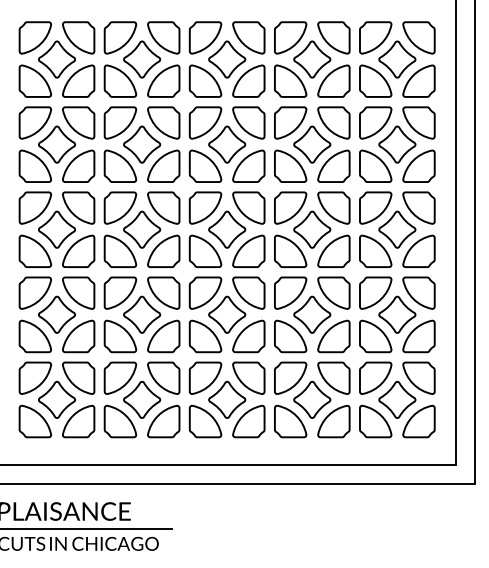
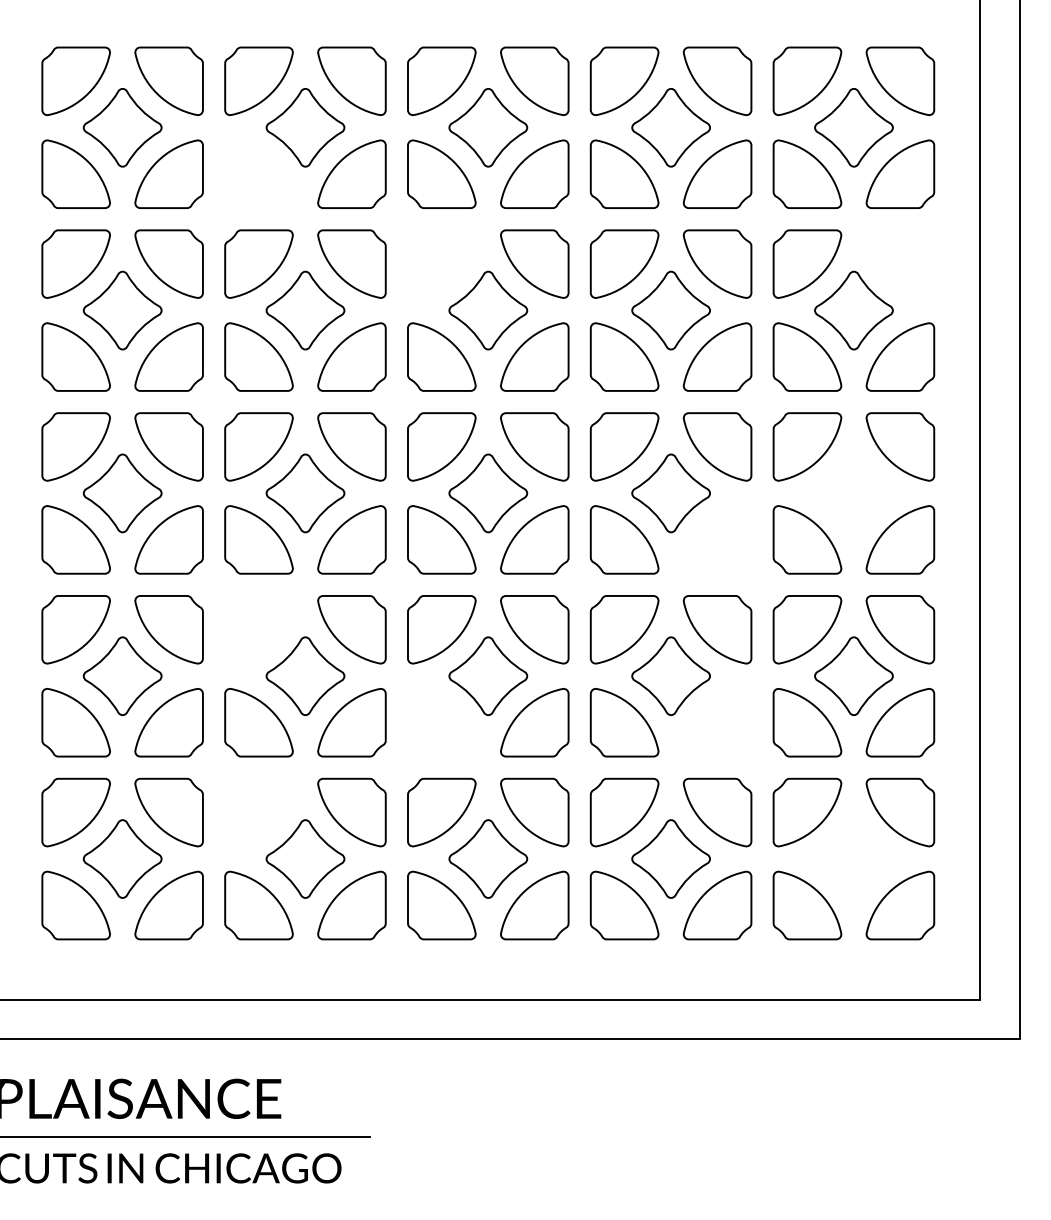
part: (120, 80) -> (259, 172), removed
part: (205, 122) -> (441, 262), removed
part: (418, 122) -> (899, 262), removed
part: (397, 229) -> (854, 492), removed
part: (333, 250) -> (716, 538), removed
part: (120, 292) -> (259, 628), removed
part: (205, 336) -> (441, 722), removed
part: (333, 336) -> (716, 722), removed
part: (120, 377) -> (259, 810), removed
part: (397, 399) -> (854, 858), removed

